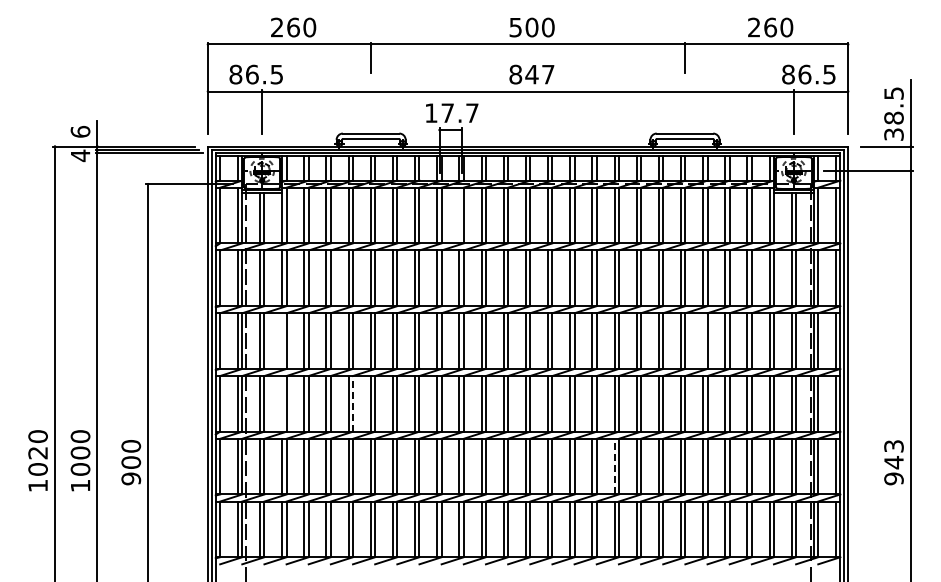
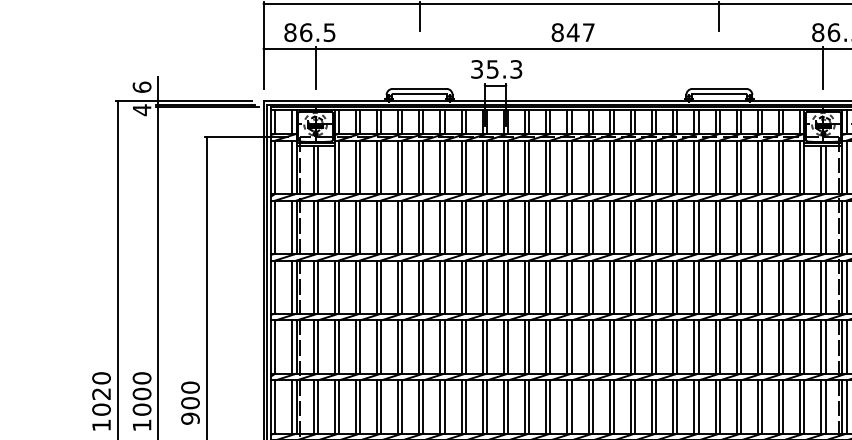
text: (451, 113) -> (496, 69), 17.7 -> 35.3
line: (459, 215) -> (504, 167), added
line: (282, 340) -> (334, 286), added
line: (703, 340) -> (737, 286), added
line: (282, 403) -> (334, 346), added
line: (353, 403) -> (402, 346), dashed -> solid
line: (614, 466) -> (652, 406), dashed -> solid

